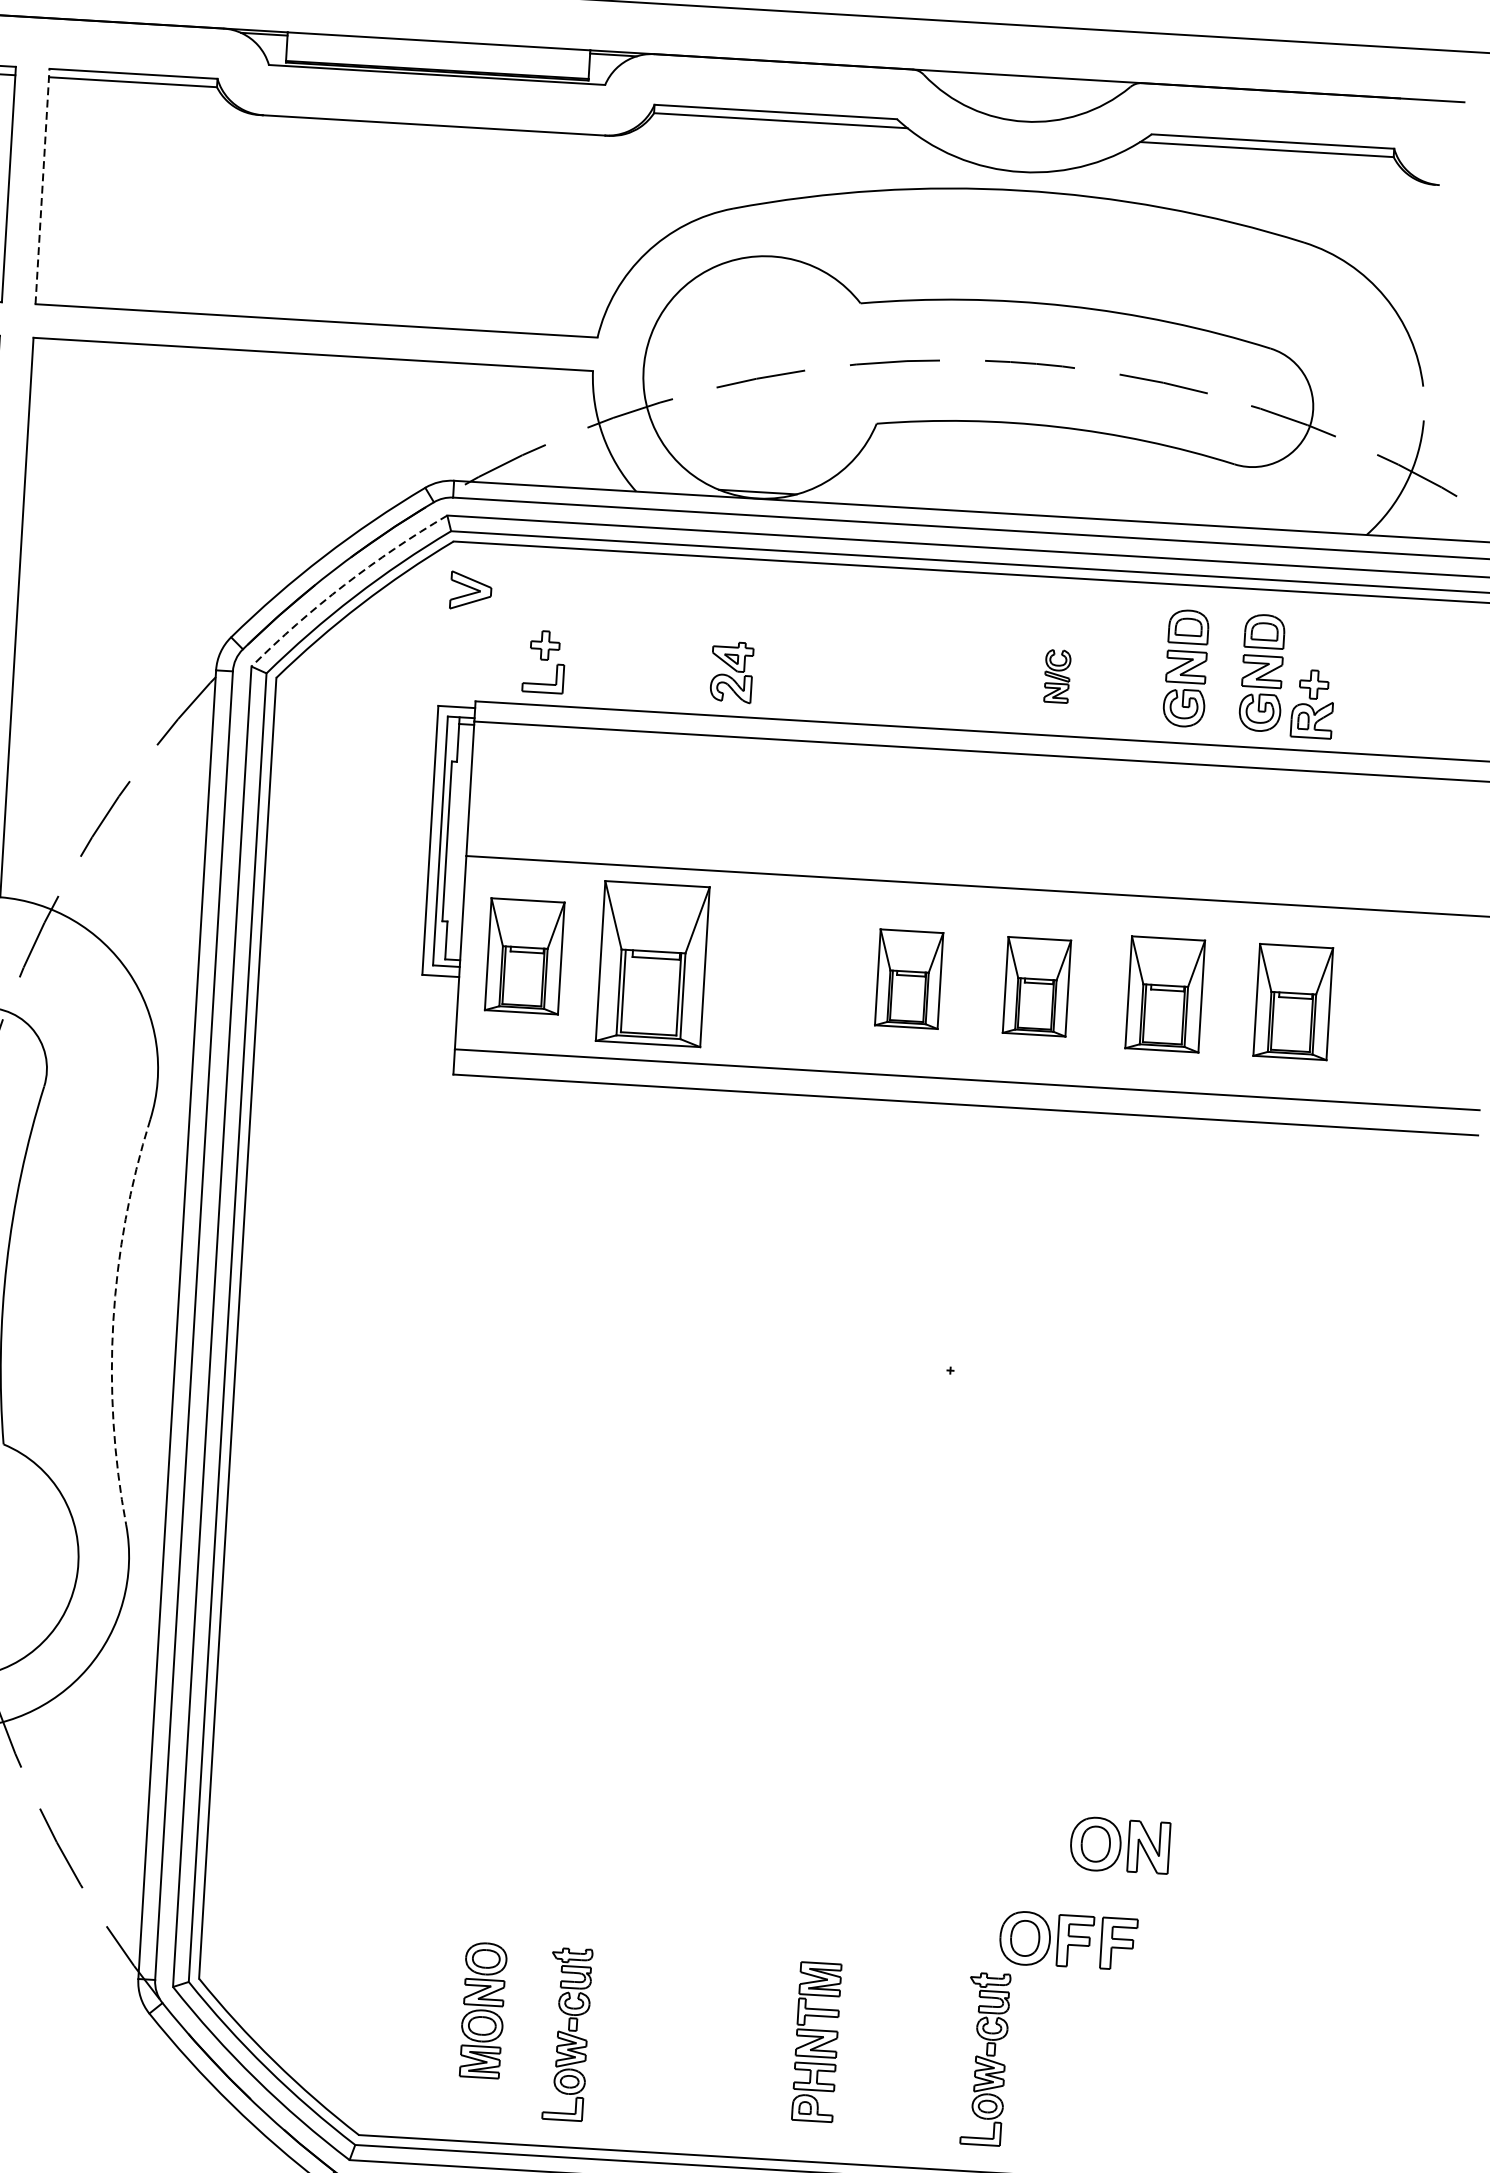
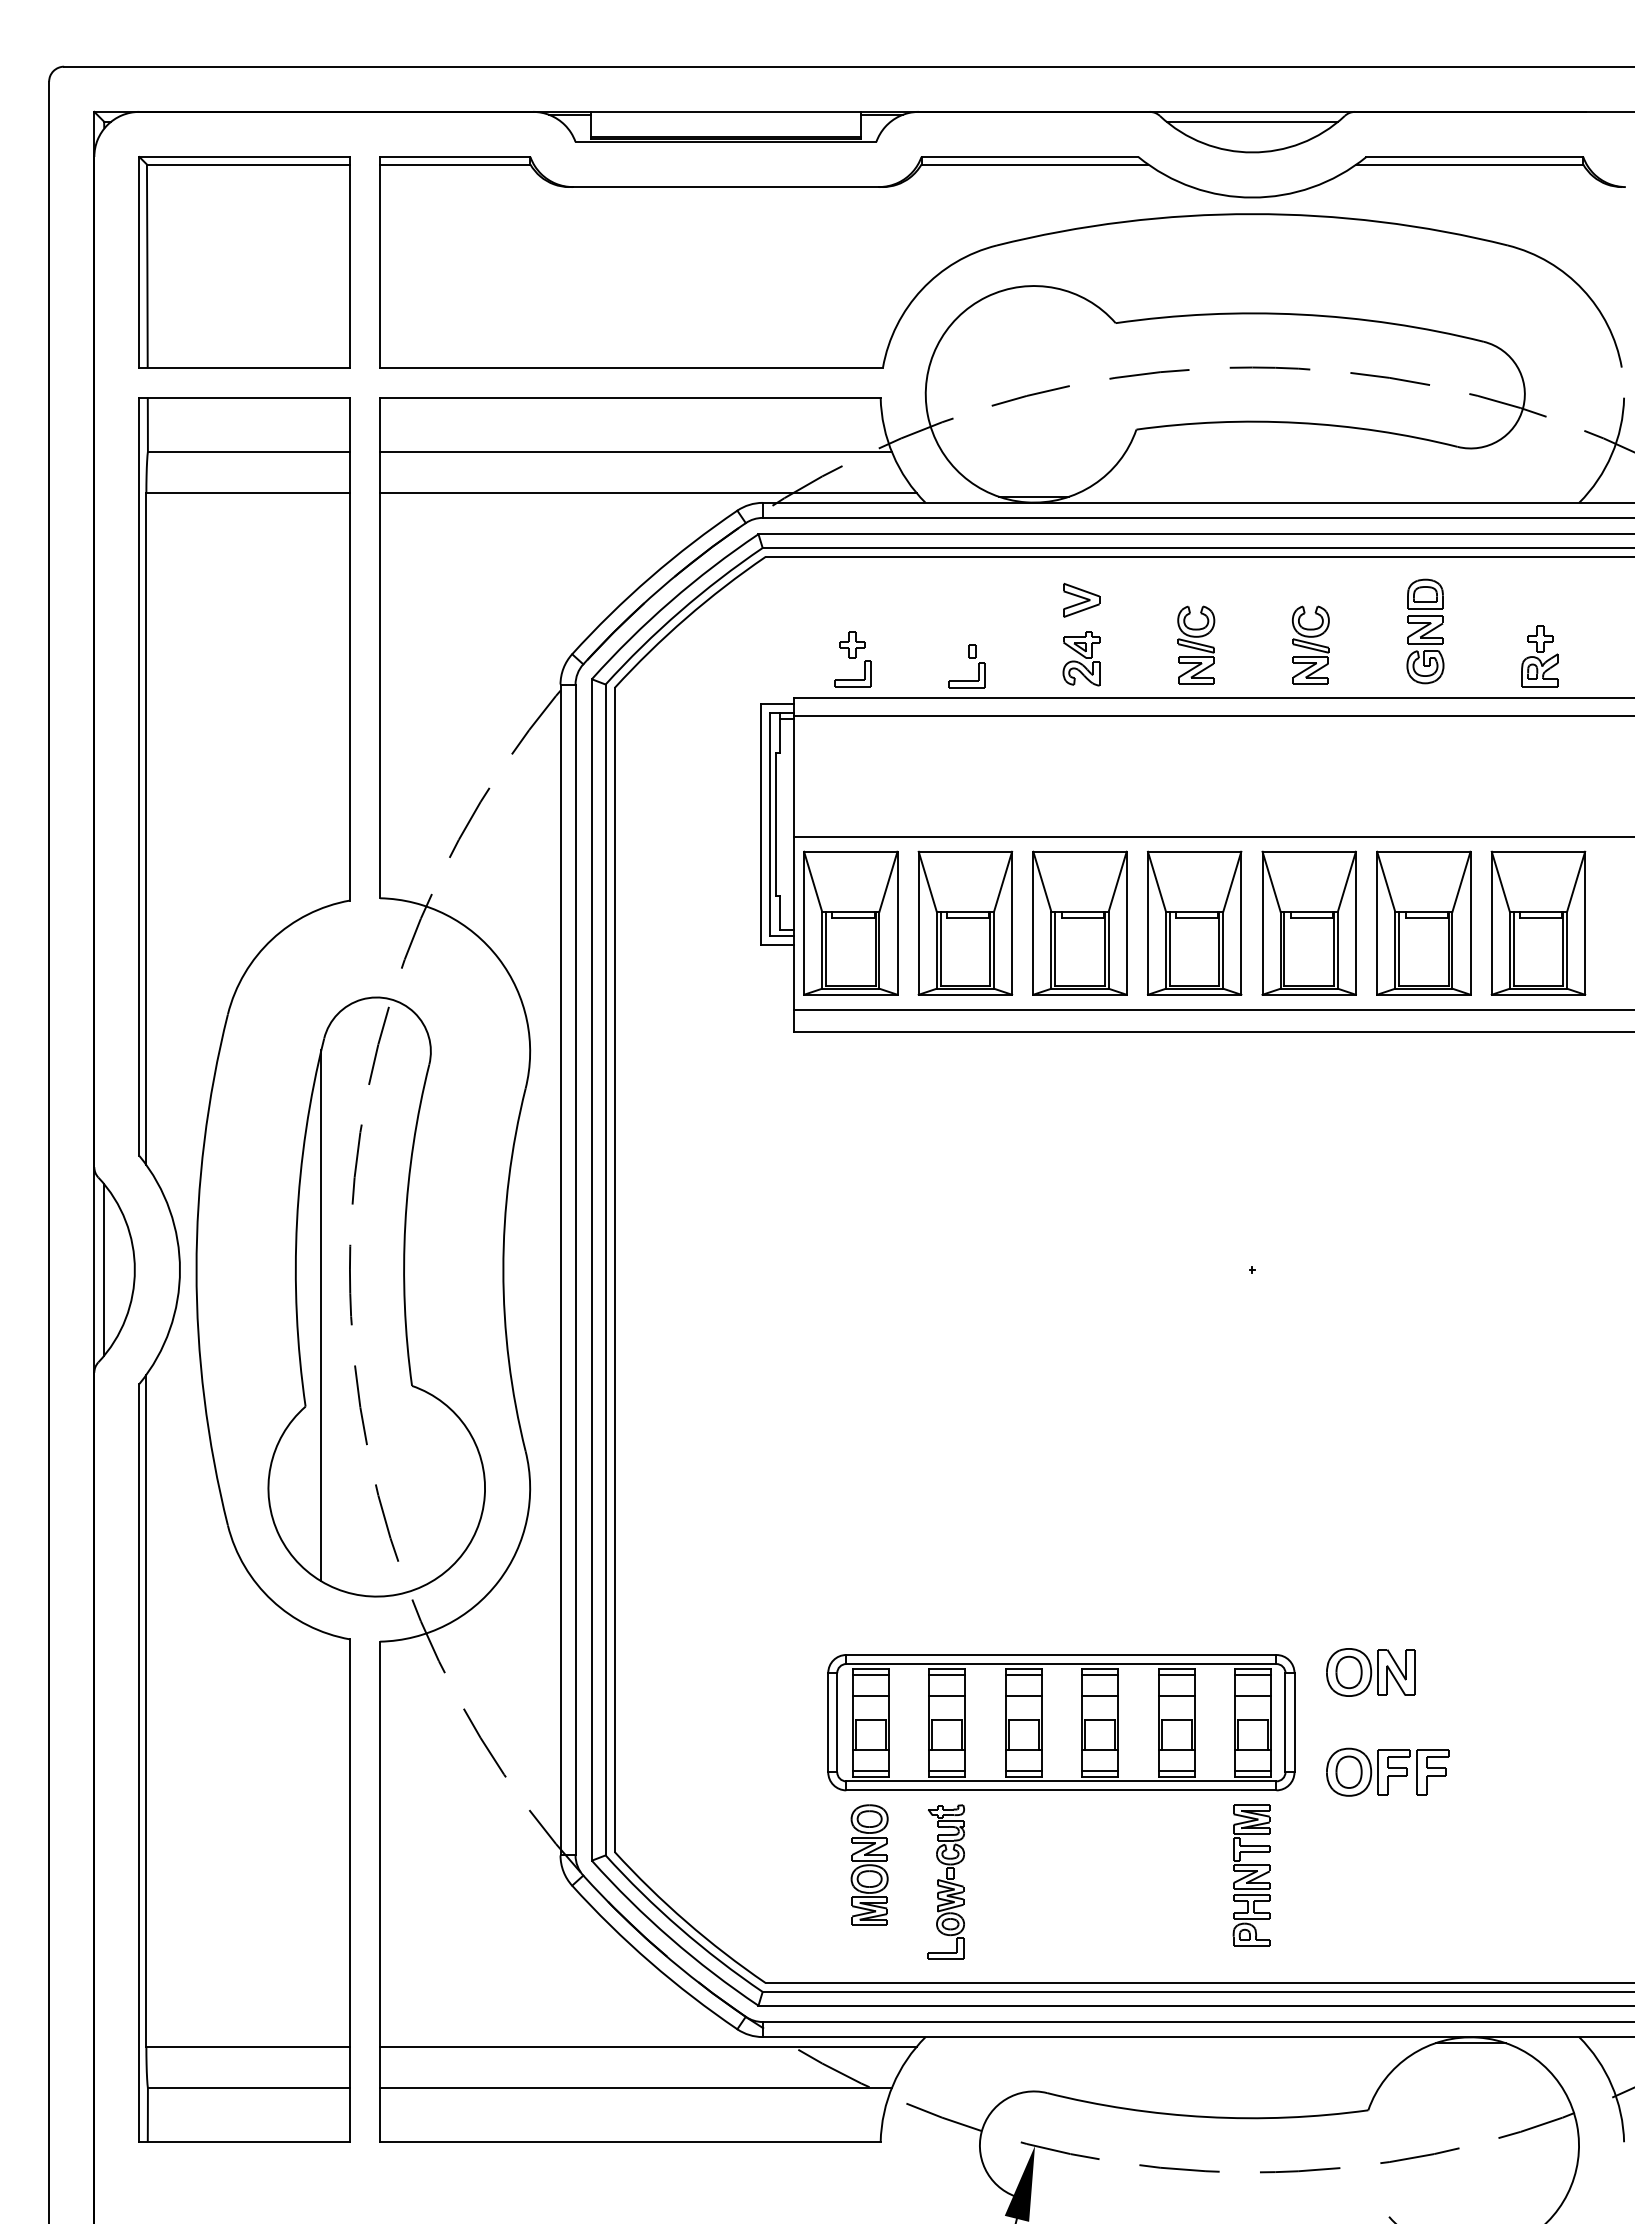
line: (1026, 87) -> (1252, 121), added
line: (43, 185) -> (380, 261), dashed -> solid
line: (315, 414) -> (635, 451), added
line: (327, 462) -> (648, 493), added
arc: (344, 584) -> (670, 601), dashed -> solid
part: (470, 590) -> (1081, 599), moved
part: (929, 667) -> (1196, 644), added
part: (674, 668) -> (969, 658), added
part: (731, 671) -> (1081, 658), moved
part: (1262, 673) -> (1493, 631), removed
part: (1056, 675) -> (1310, 644), size x1.67
part: (524, 955) -> (850, 922), size x1.43
part: (780, 970) -> (1079, 922), added
part: (908, 978) -> (1194, 922), size x1.67
part: (1036, 986) -> (1308, 922), size x1.67
part: (1164, 993) -> (1423, 922), size x1.43
part: (1293, 1001) -> (1538, 922), size x1.43
arc: (113, 1320) -> (503, 1269), dashed -> solid
part: (1119, 1845) -> (1370, 1672), moved
part: (707, 1863) -> (1061, 1722), added
part: (816, 2041) -> (1251, 1875), moved
part: (984, 2058) -> (1319, 1881), removed

